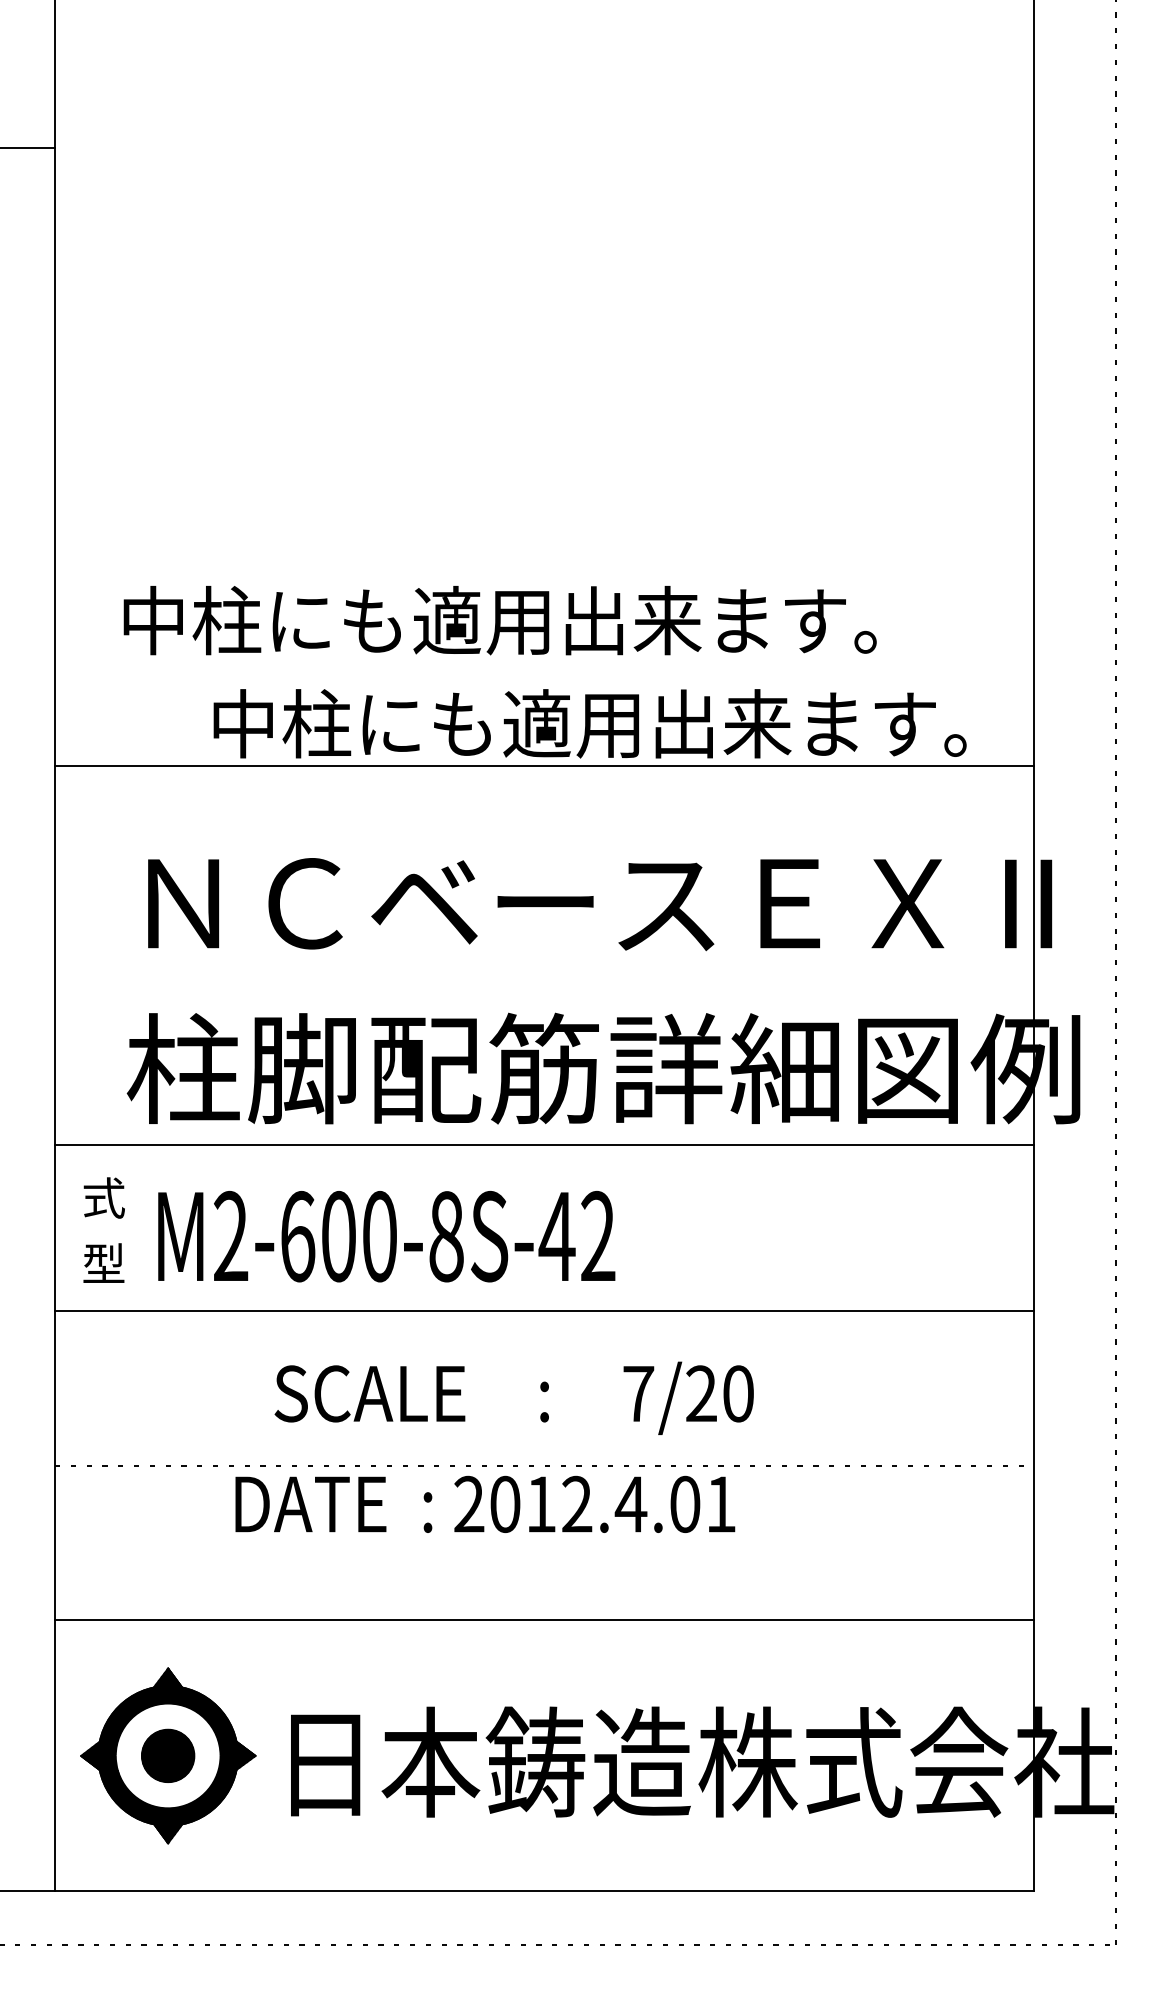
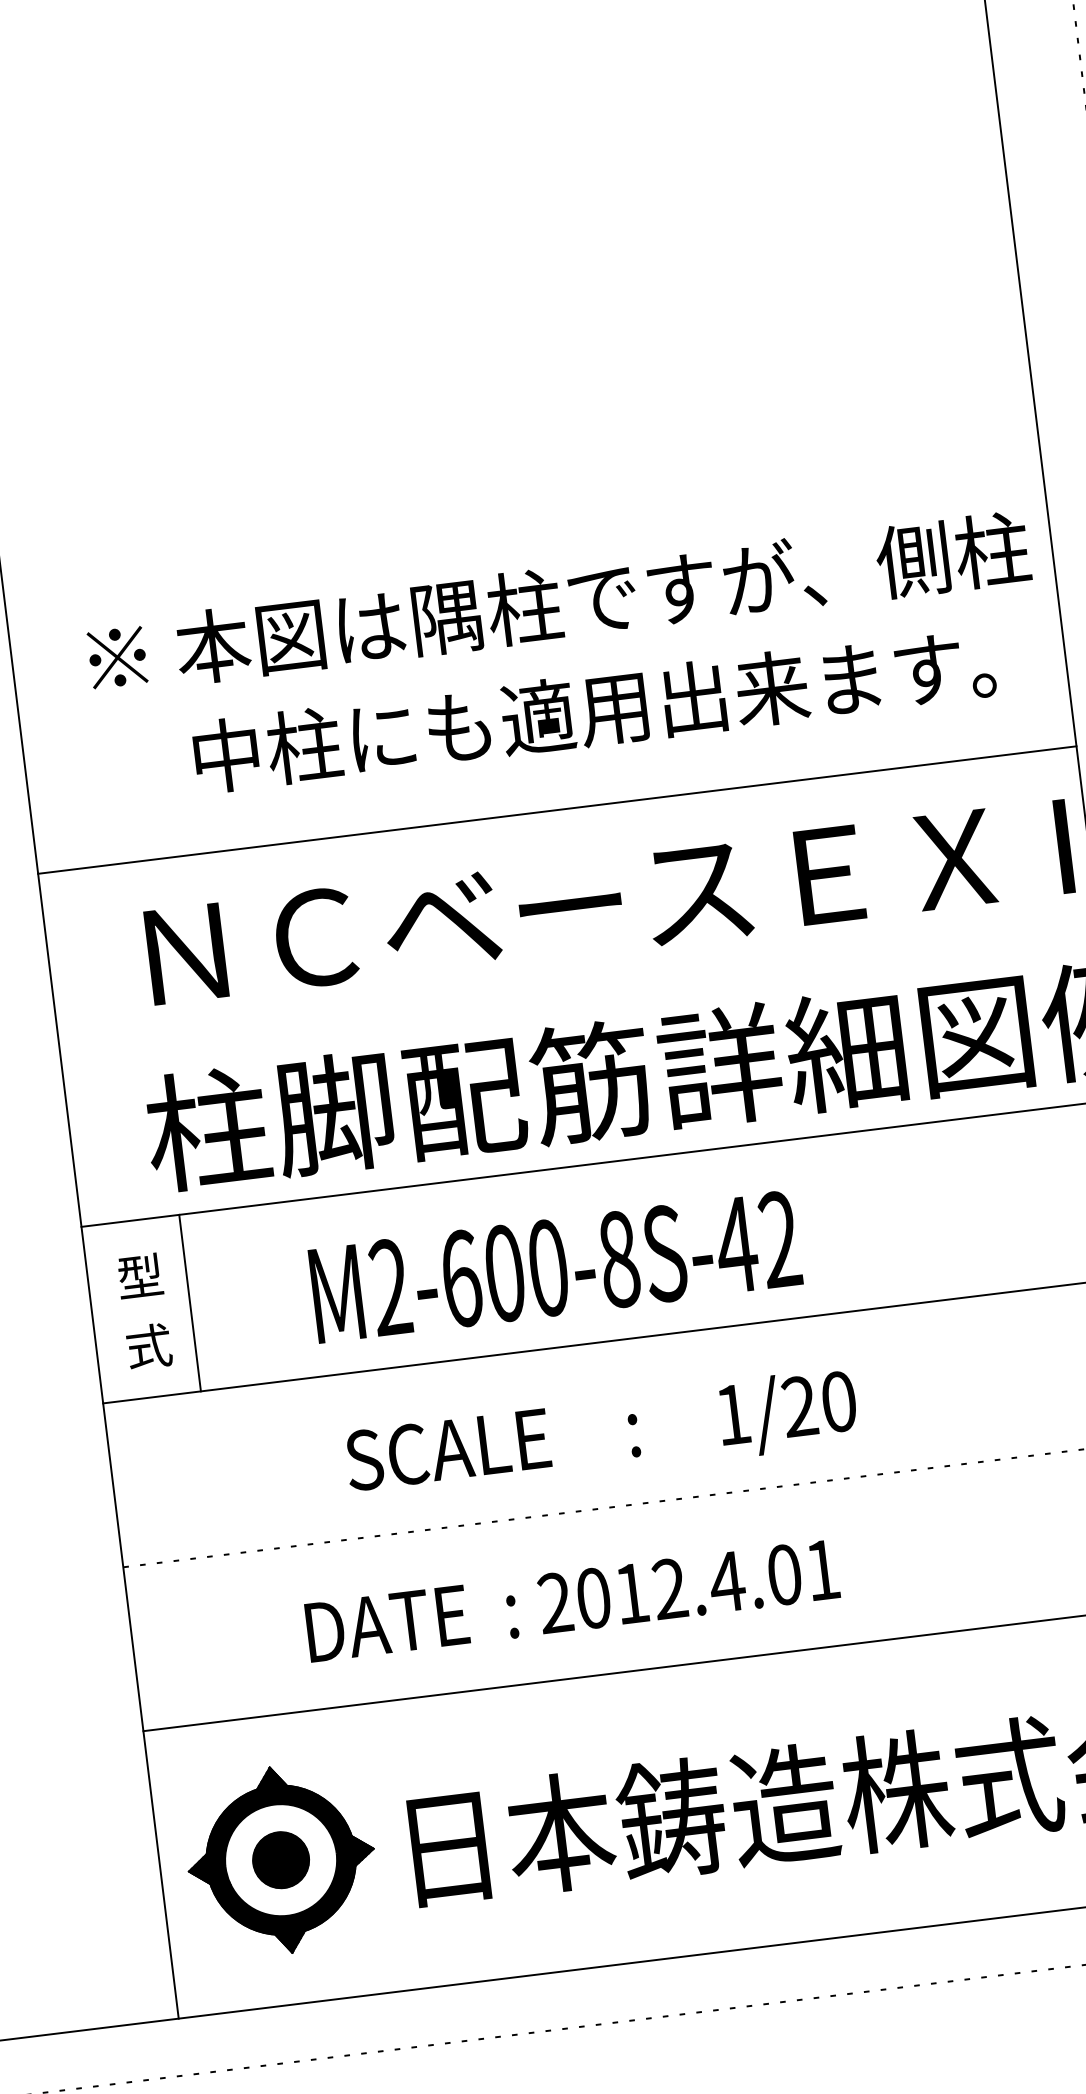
text: (567, 620) -> (556, 603), 中柱にも適用出来ます。 -> ※ 本図は隅柱ですが、側柱
line: (544, 766) -> (557, 810), moved
text: (103, 1197) -> (139, 1276), 式 -> 型
line: (147, 1228) -> (190, 1303), added
text: (386, 1236) -> (555, 1267), moved
text: (103, 1263) -> (148, 1346), 型 -> 式
text: (638, 1393) -> (732, 1414), 7/20 -> 1/20
text: (485, 1503) -> (572, 1599), moved

